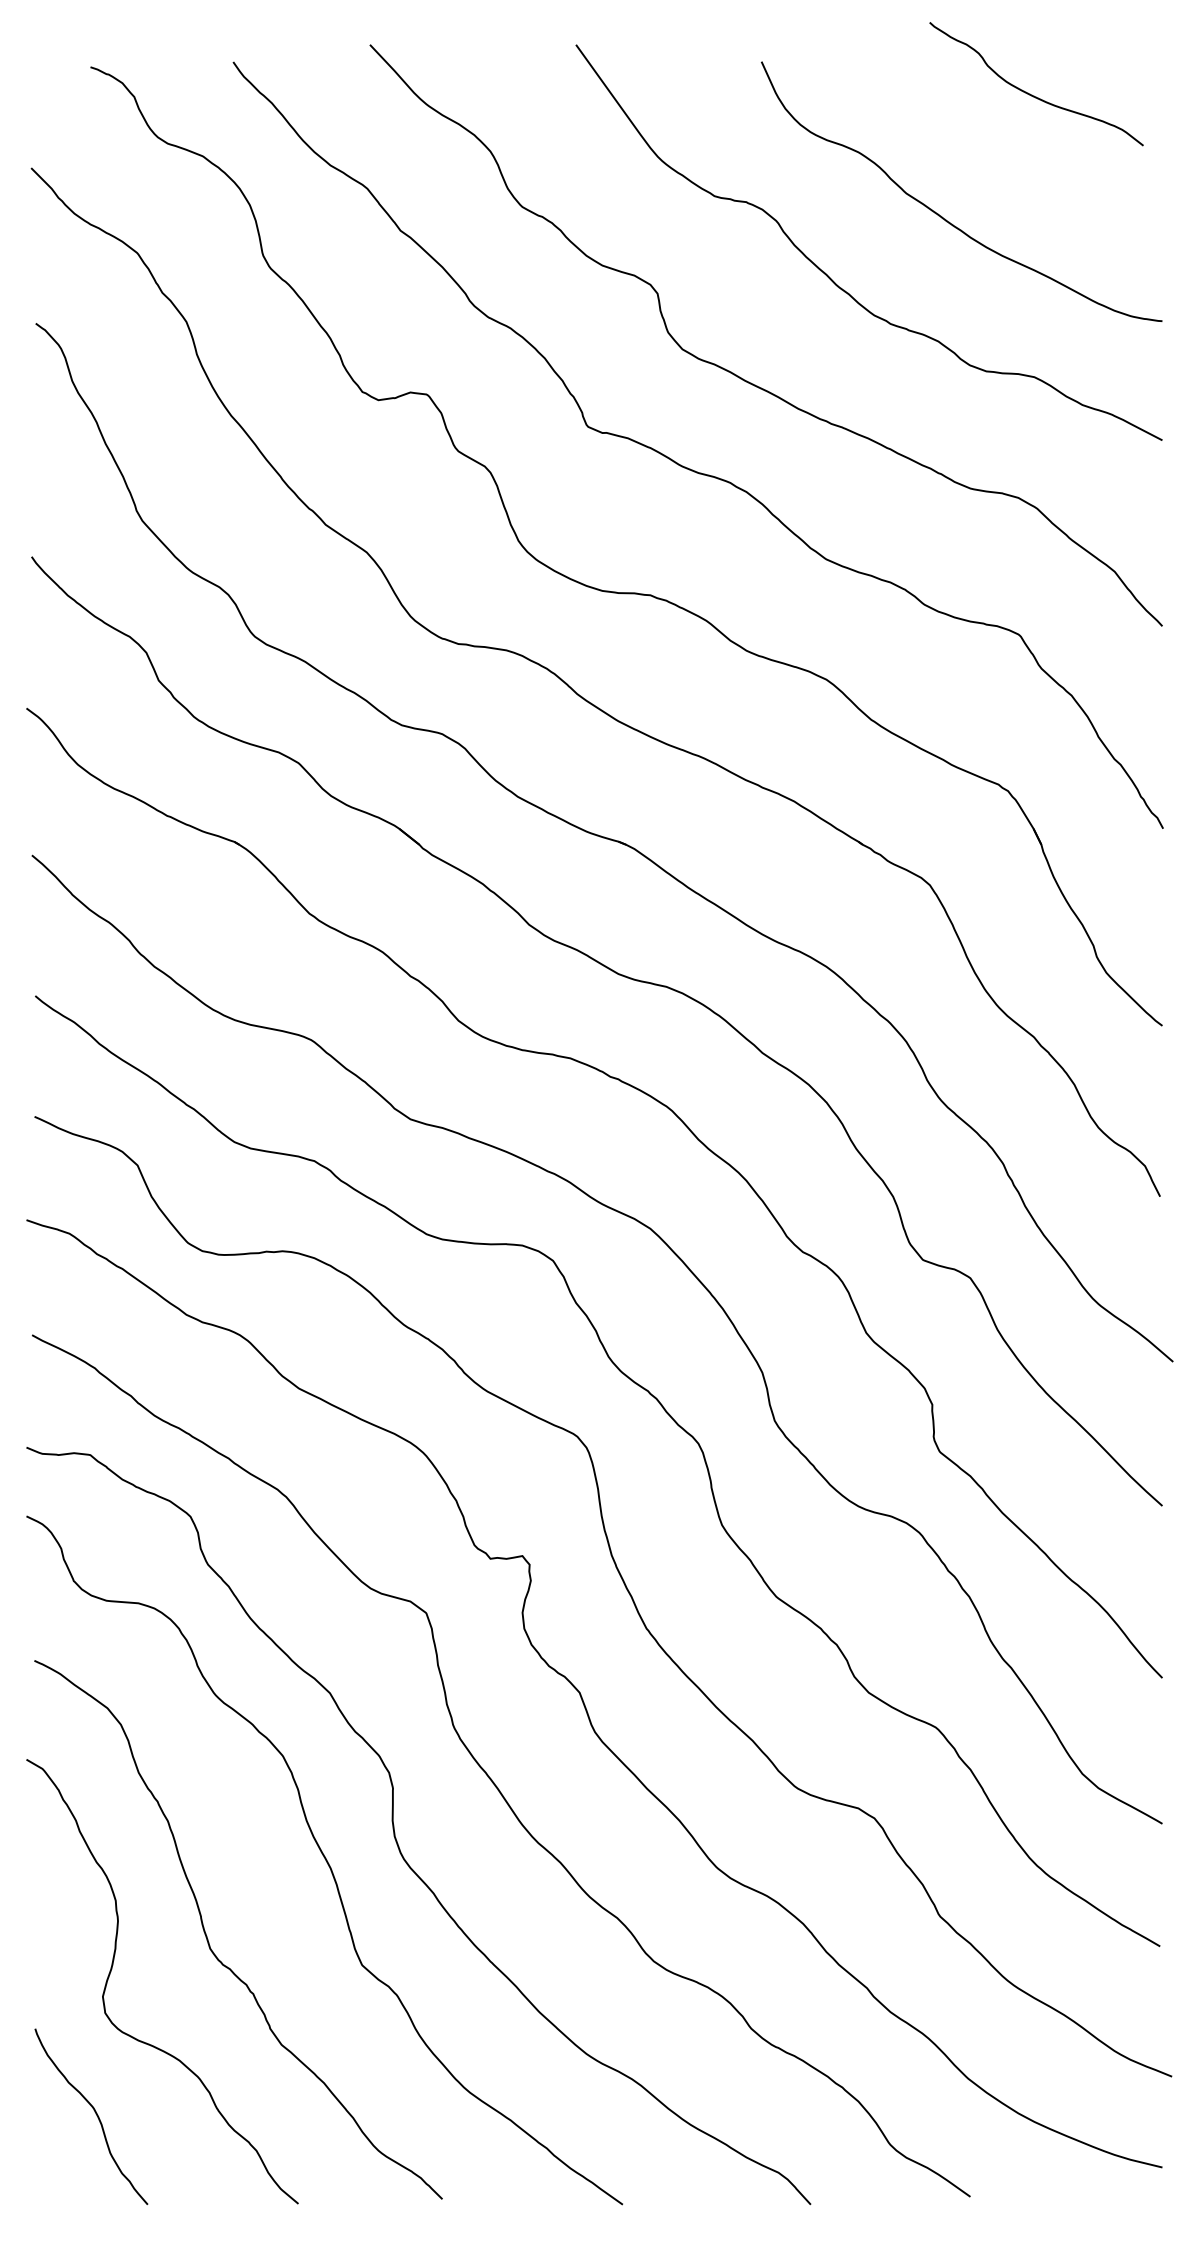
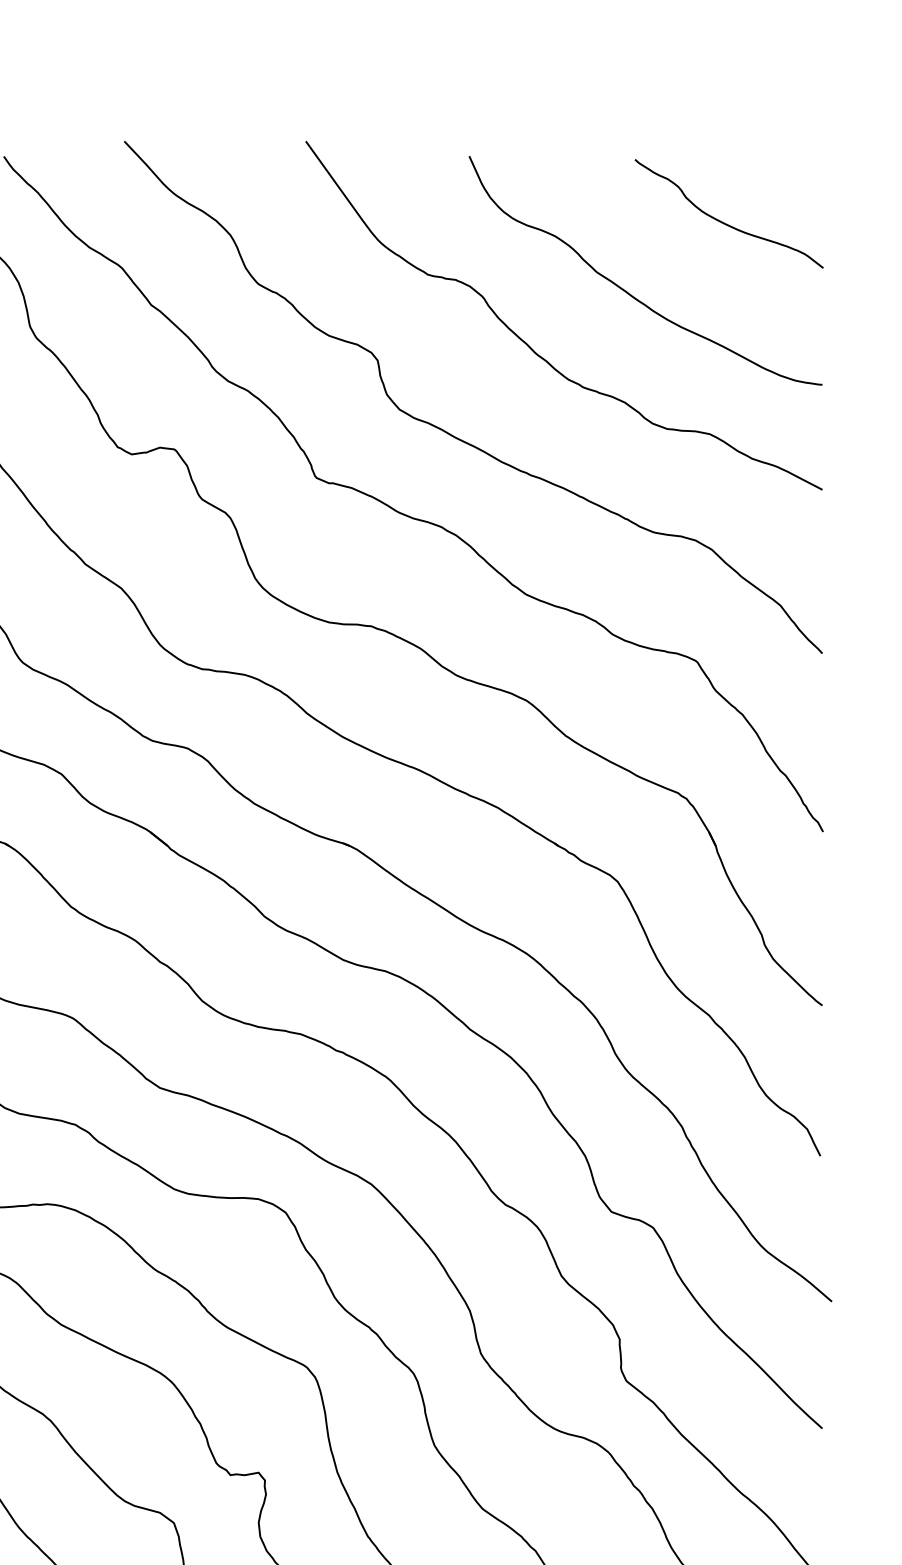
curve: (1032, 94) -> (725, 222), moved

